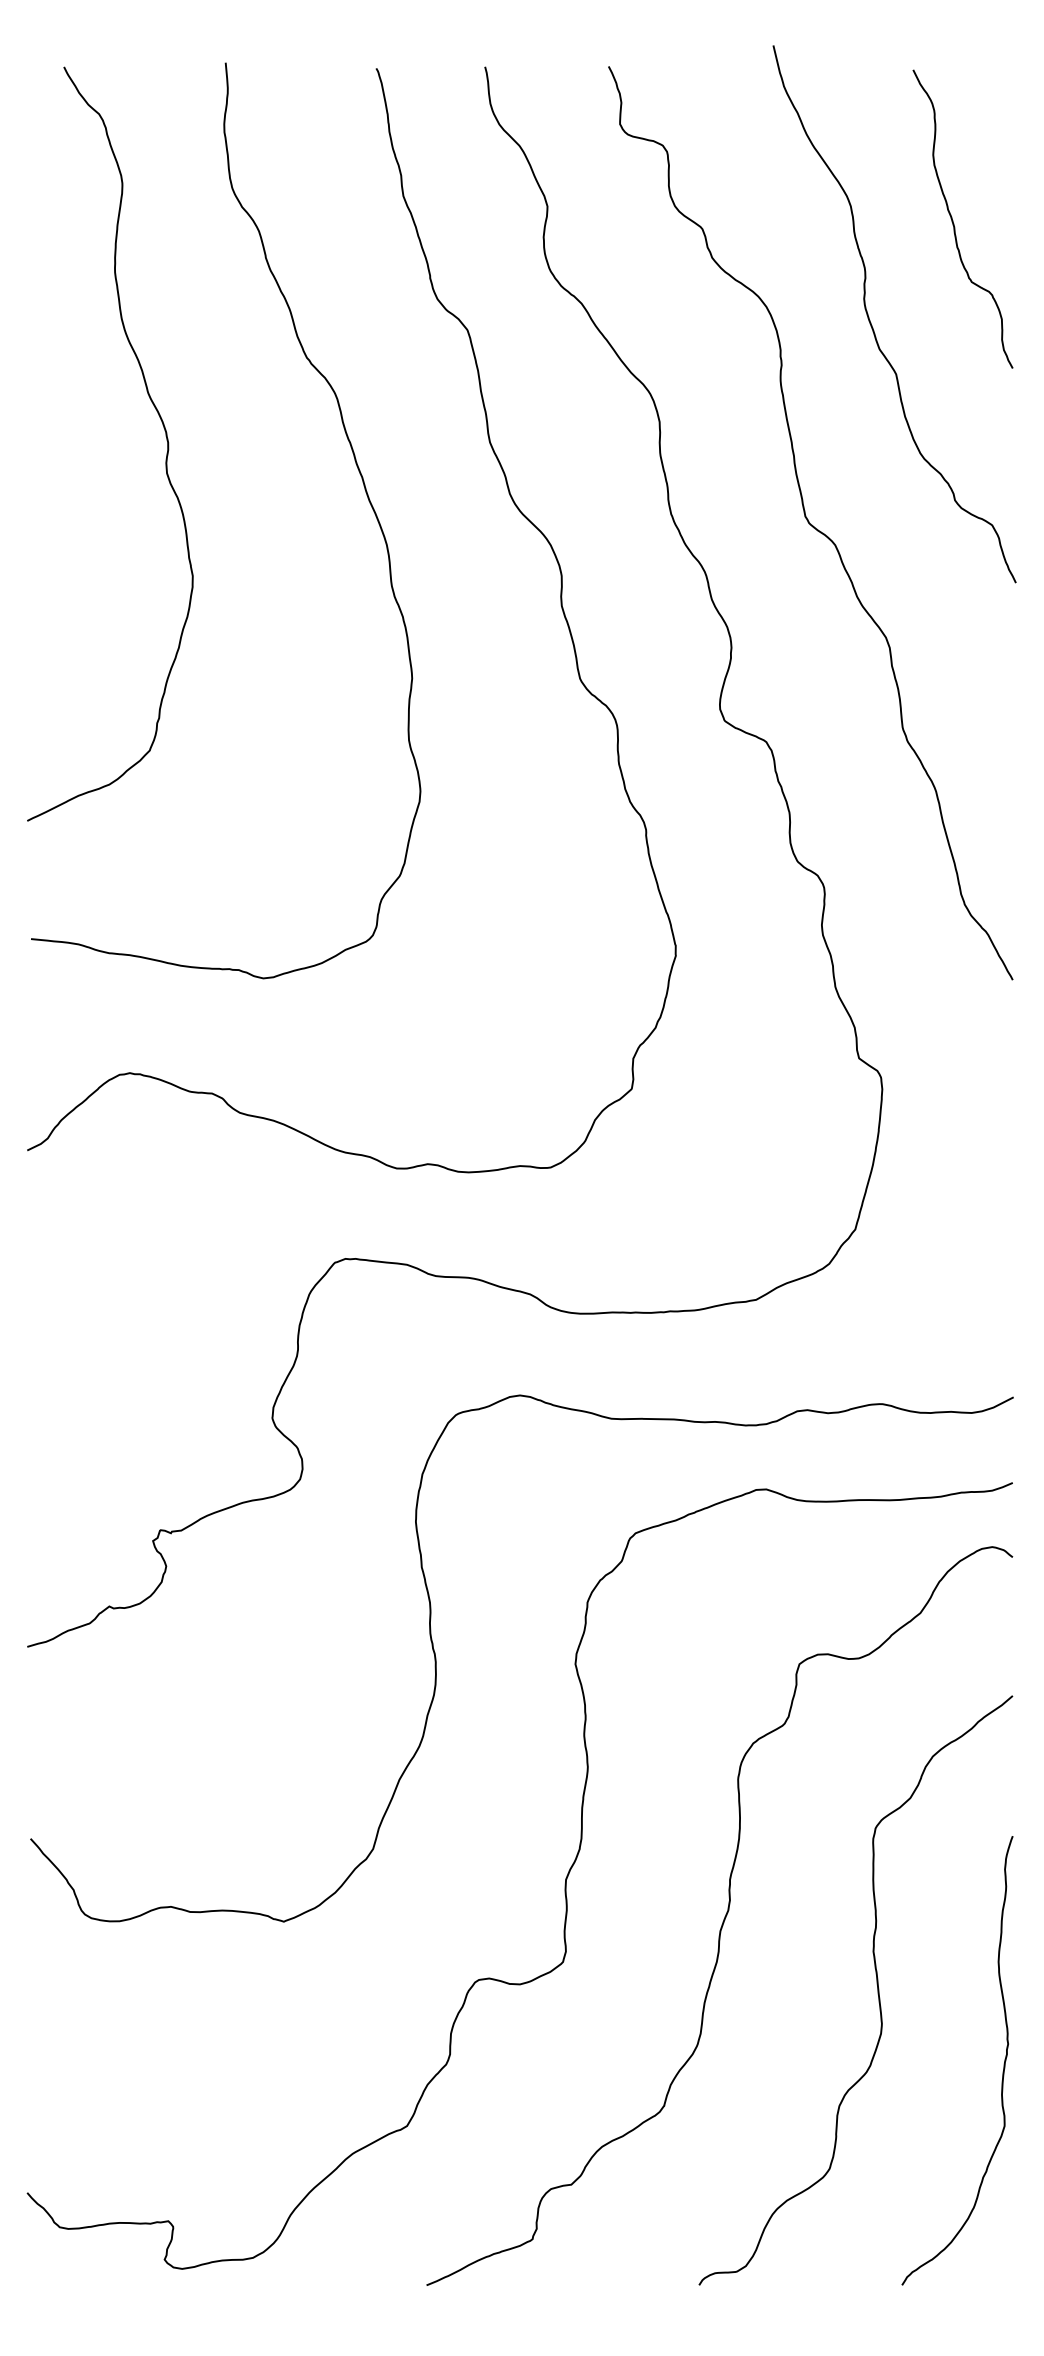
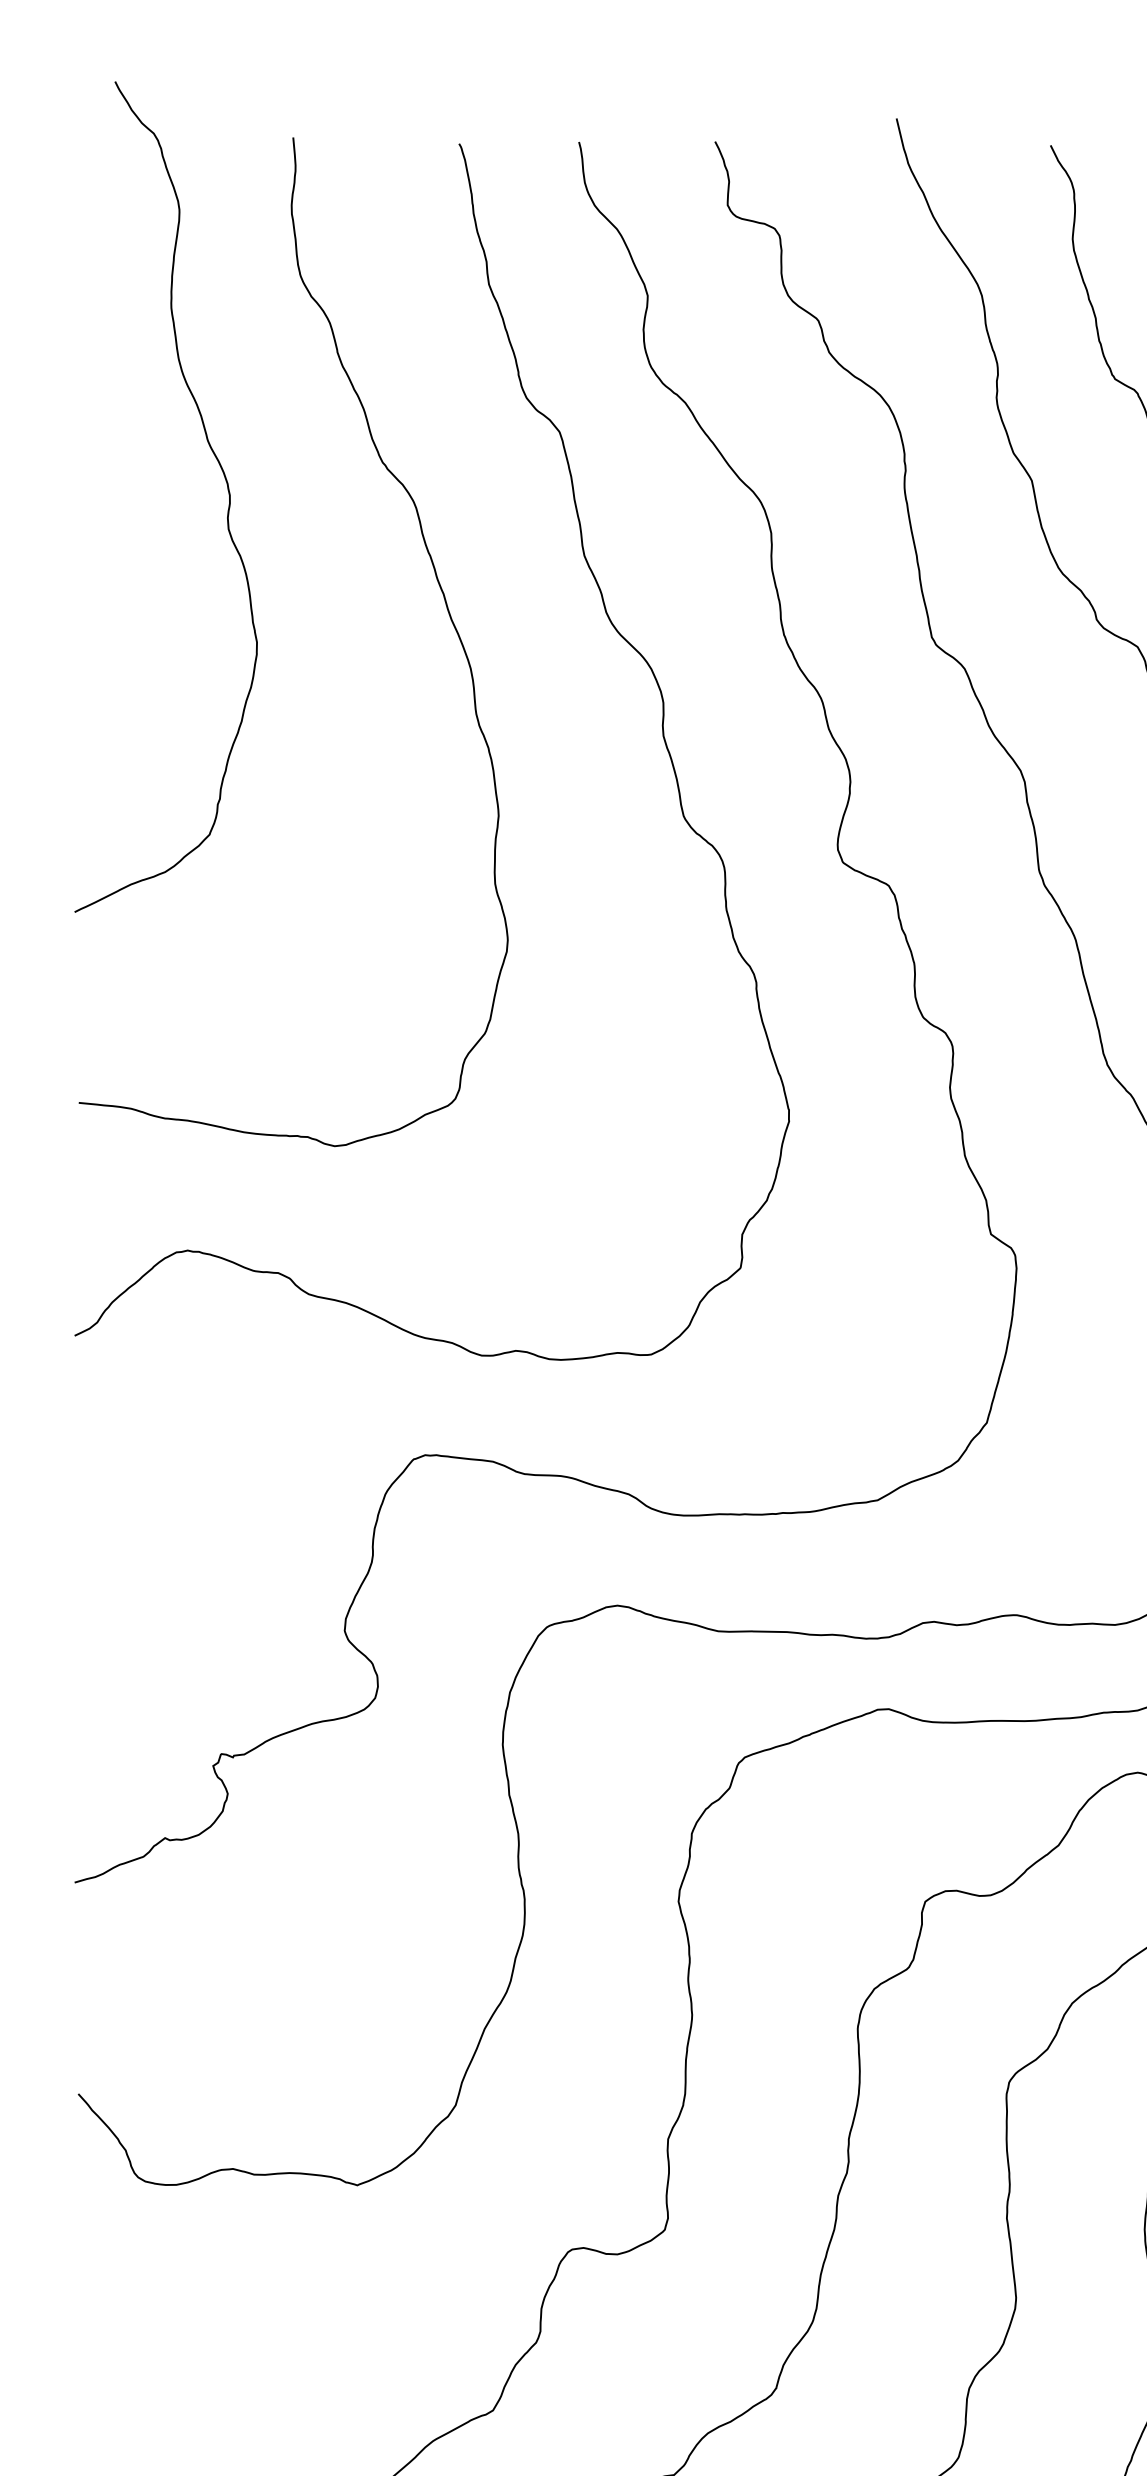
curve: (162, 425) -> (223, 476), moved

